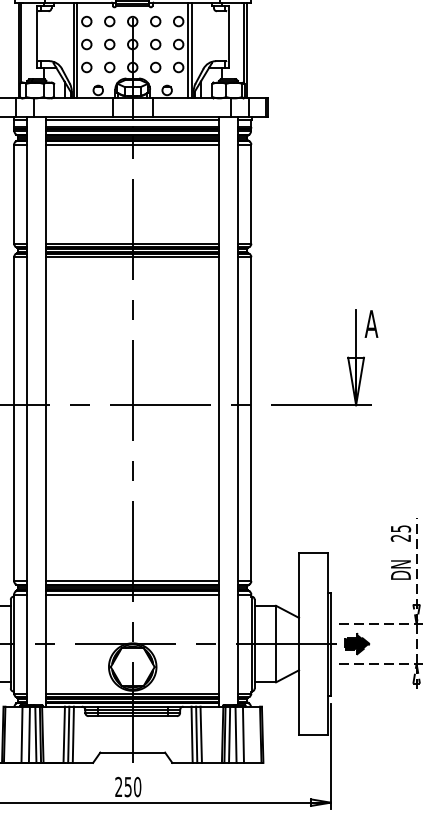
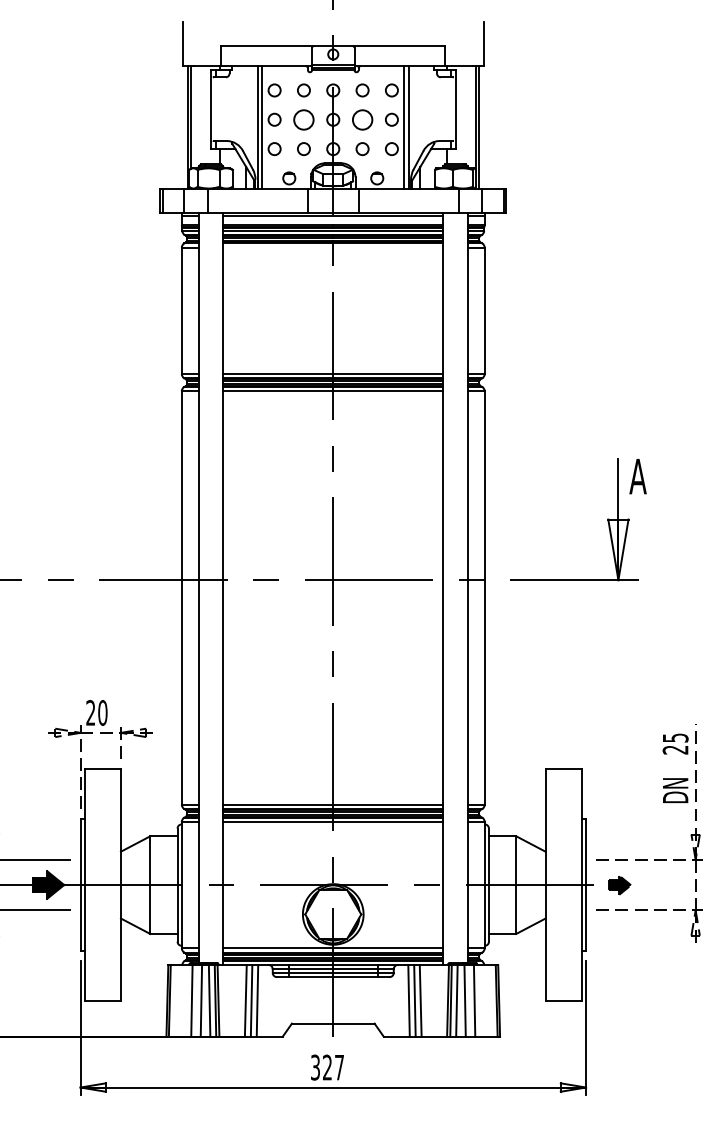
circle: (109, 44) -> (303, 119), size x1.6
circle: (155, 44) -> (362, 119), size x1.6
line: (132, 144) -> (333, 247), removed
part: (356, 644) -> (619, 885), size x0.7
text: (128, 786) -> (327, 1067), 250 -> 327

